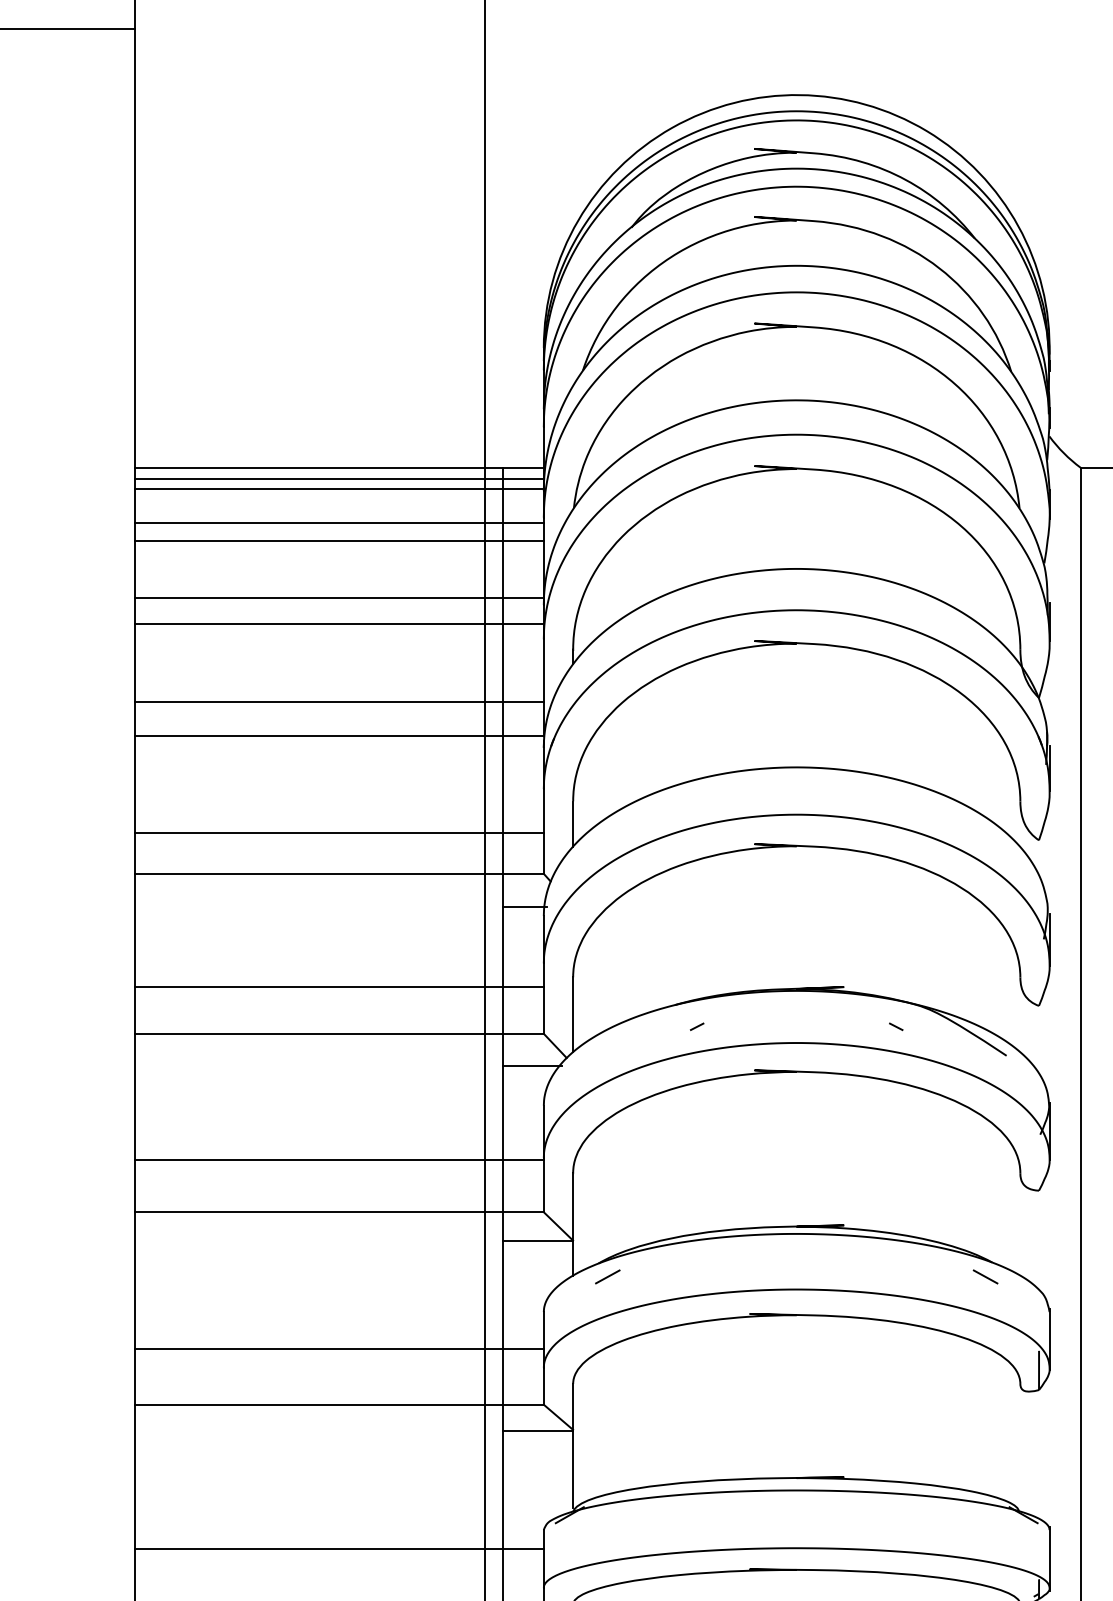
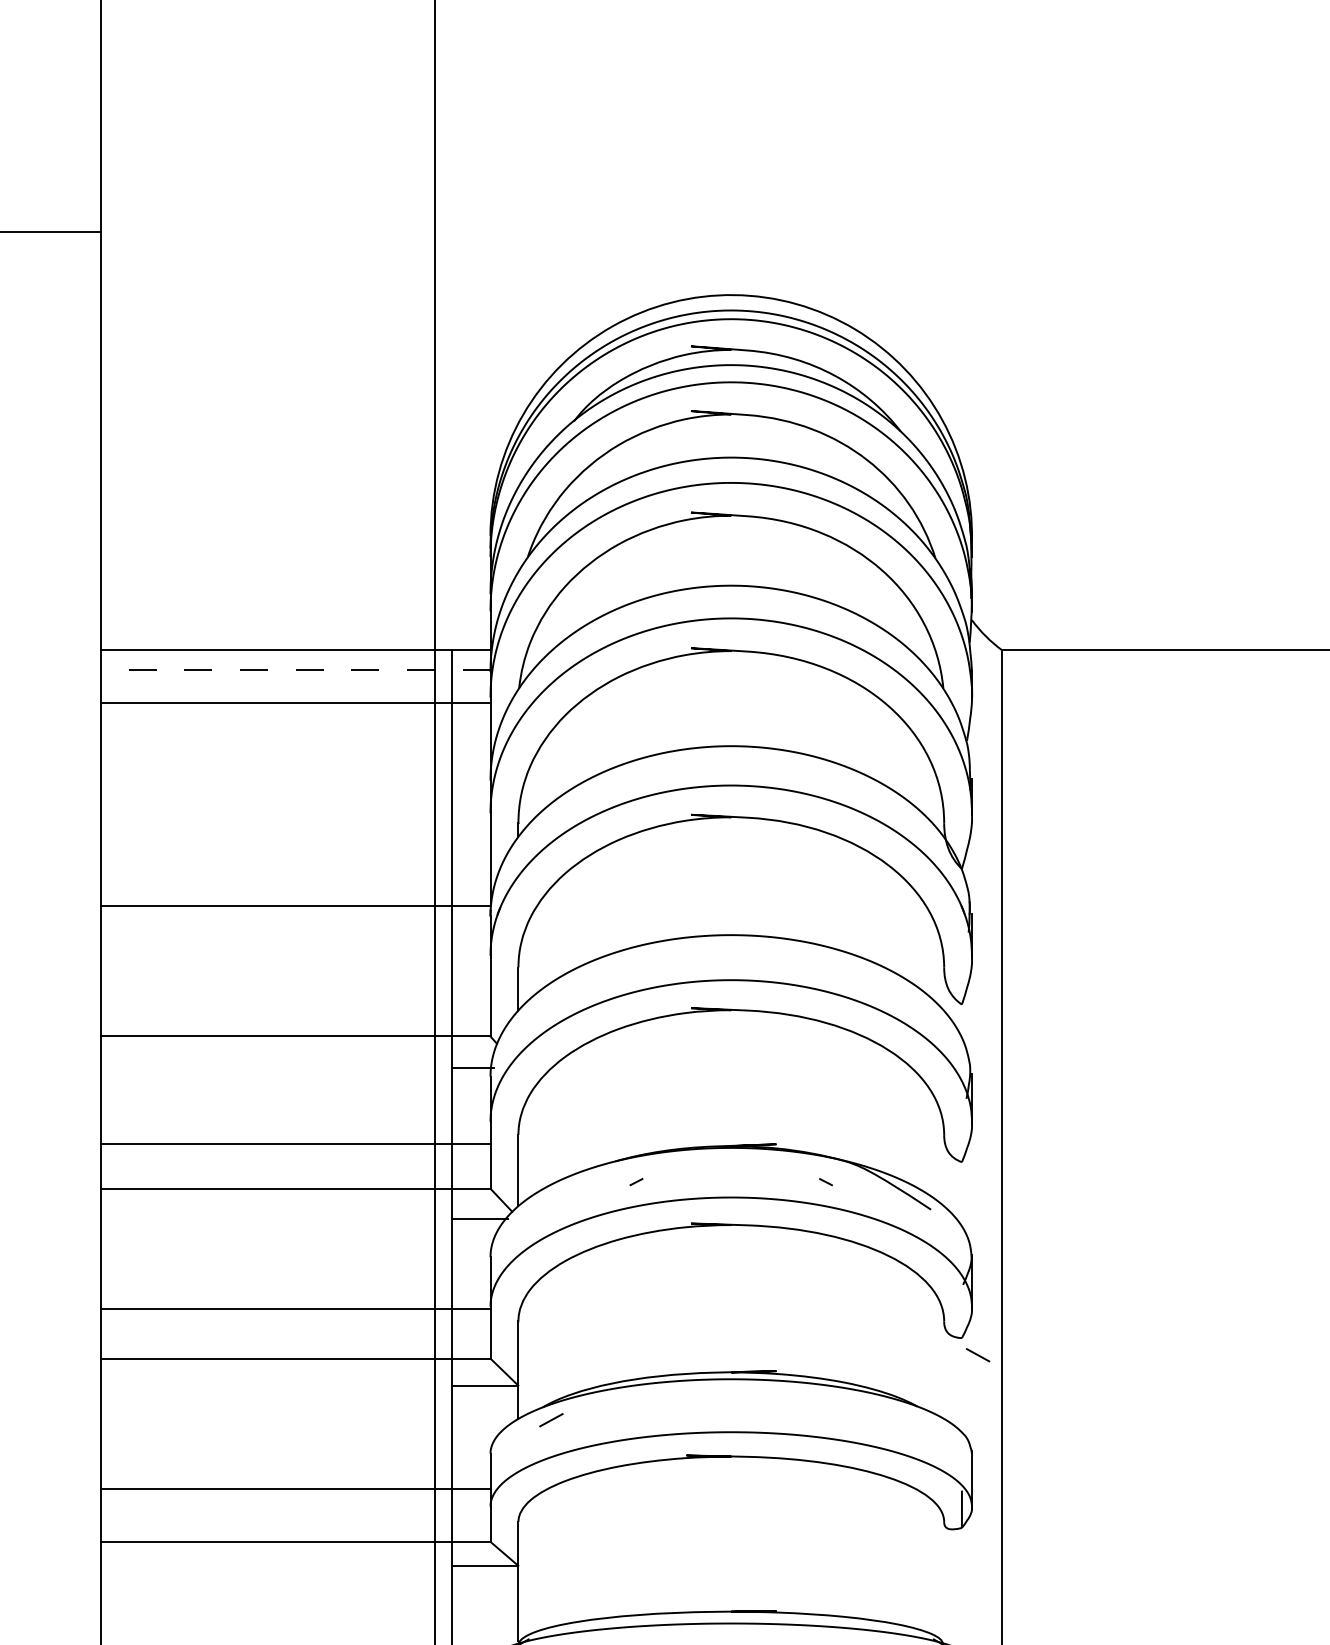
line: (338, 479) -> (295, 661), removed
line: (338, 488) -> (295, 669), solid -> dashed
line: (338, 540) -> (295, 719), removed
line: (338, 597) -> (295, 773), removed
line: (338, 624) -> (295, 799), removed
line: (338, 701) -> (295, 872), removed
line: (338, 832) -> (295, 997), removed
line: (984, 1277) -> (977, 1355), moved

